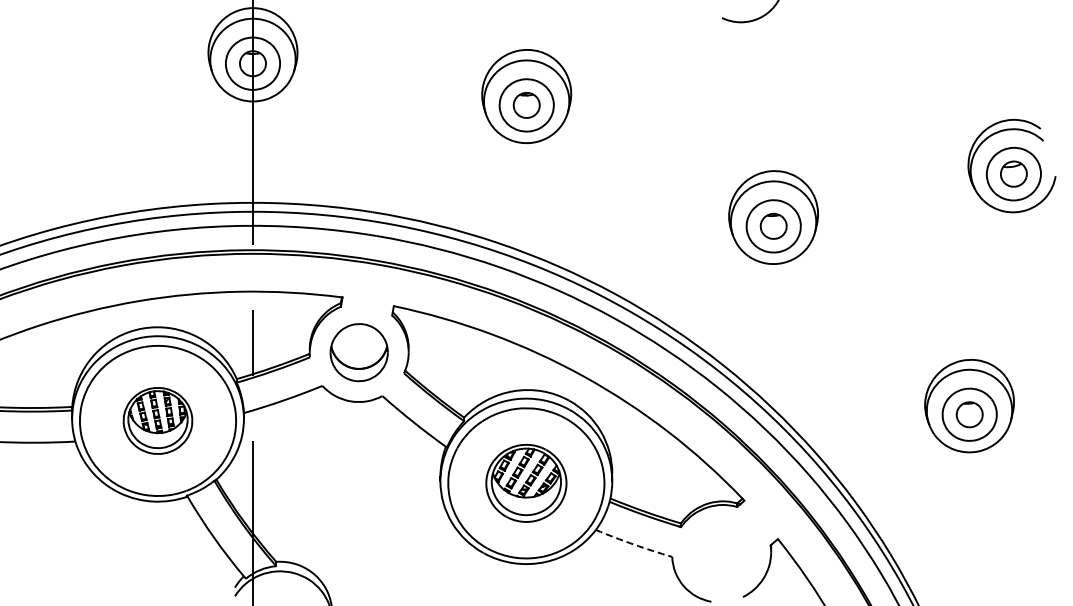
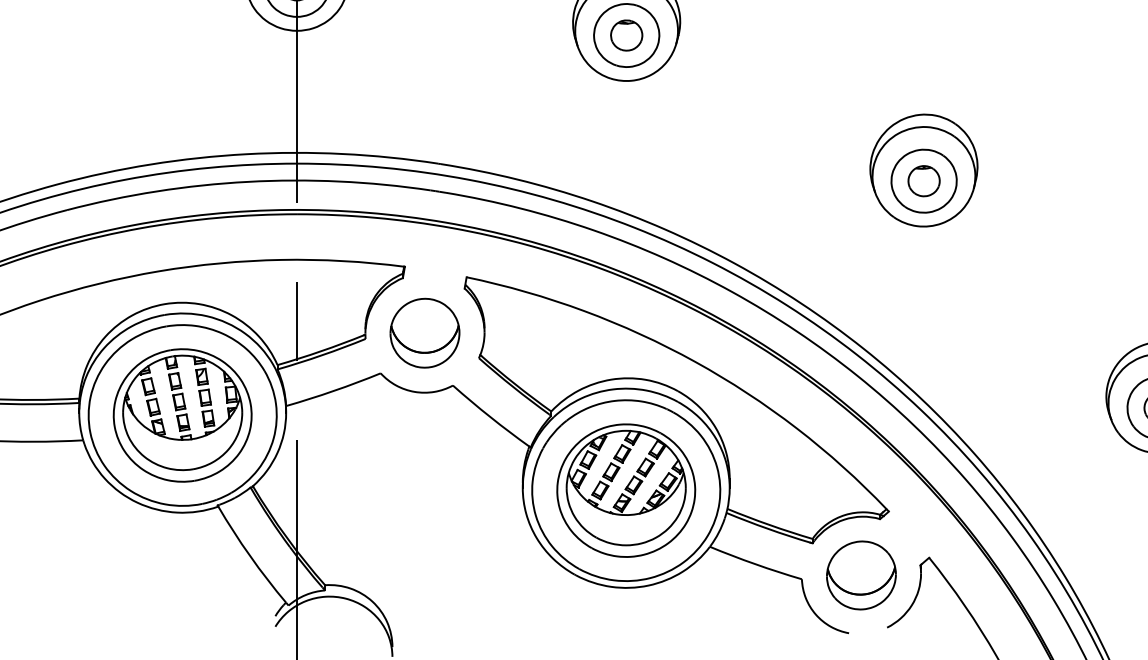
part: (157, 420) -> (182, 414), size x1.67
part: (526, 483) -> (626, 490), size x1.43
arc: (633, 544) -> (755, 564), dashed -> solid
part: (721, 553) -> (861, 575), added

